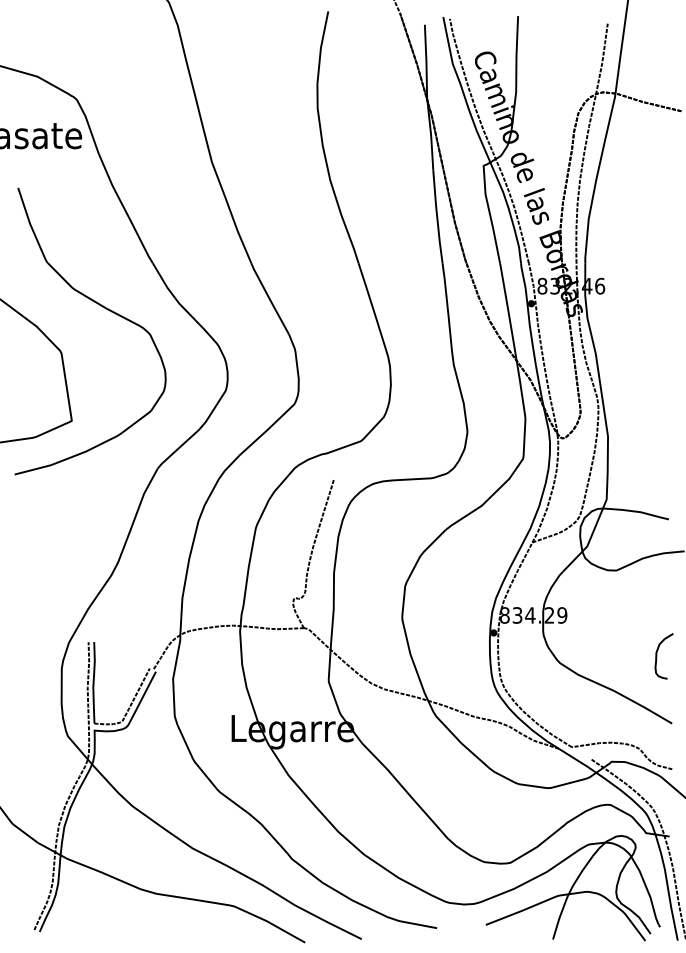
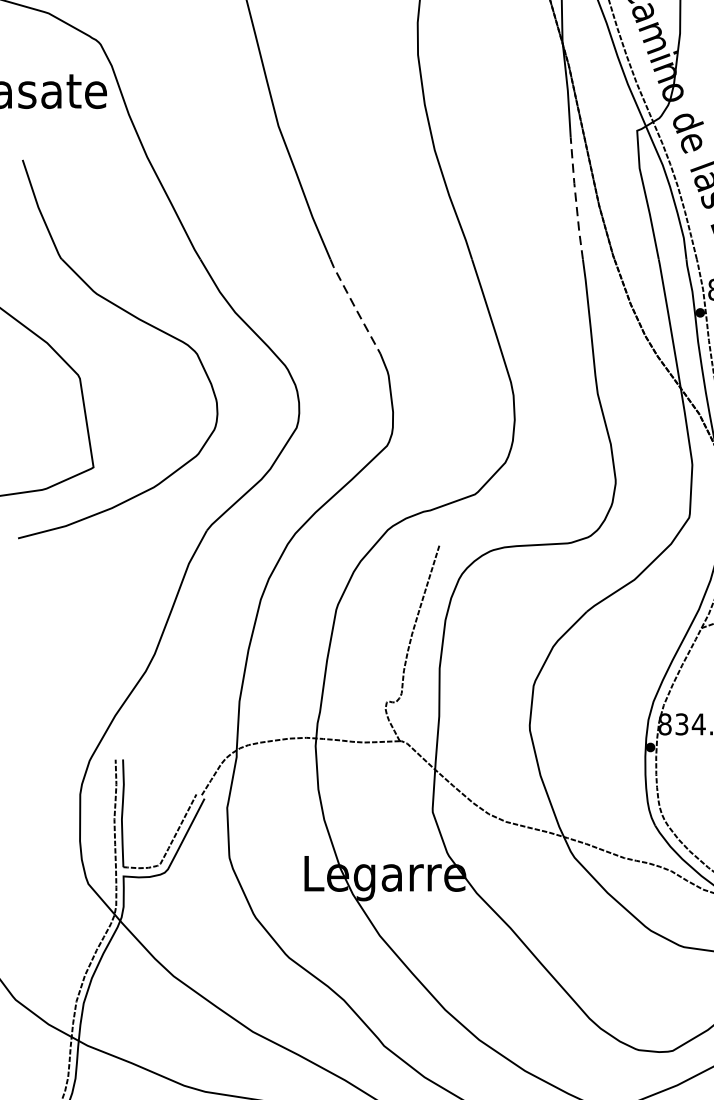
line: (437, 216) -> (576, 197), solid -> dashed
line: (269, 299) -> (354, 307), solid -> dashed

